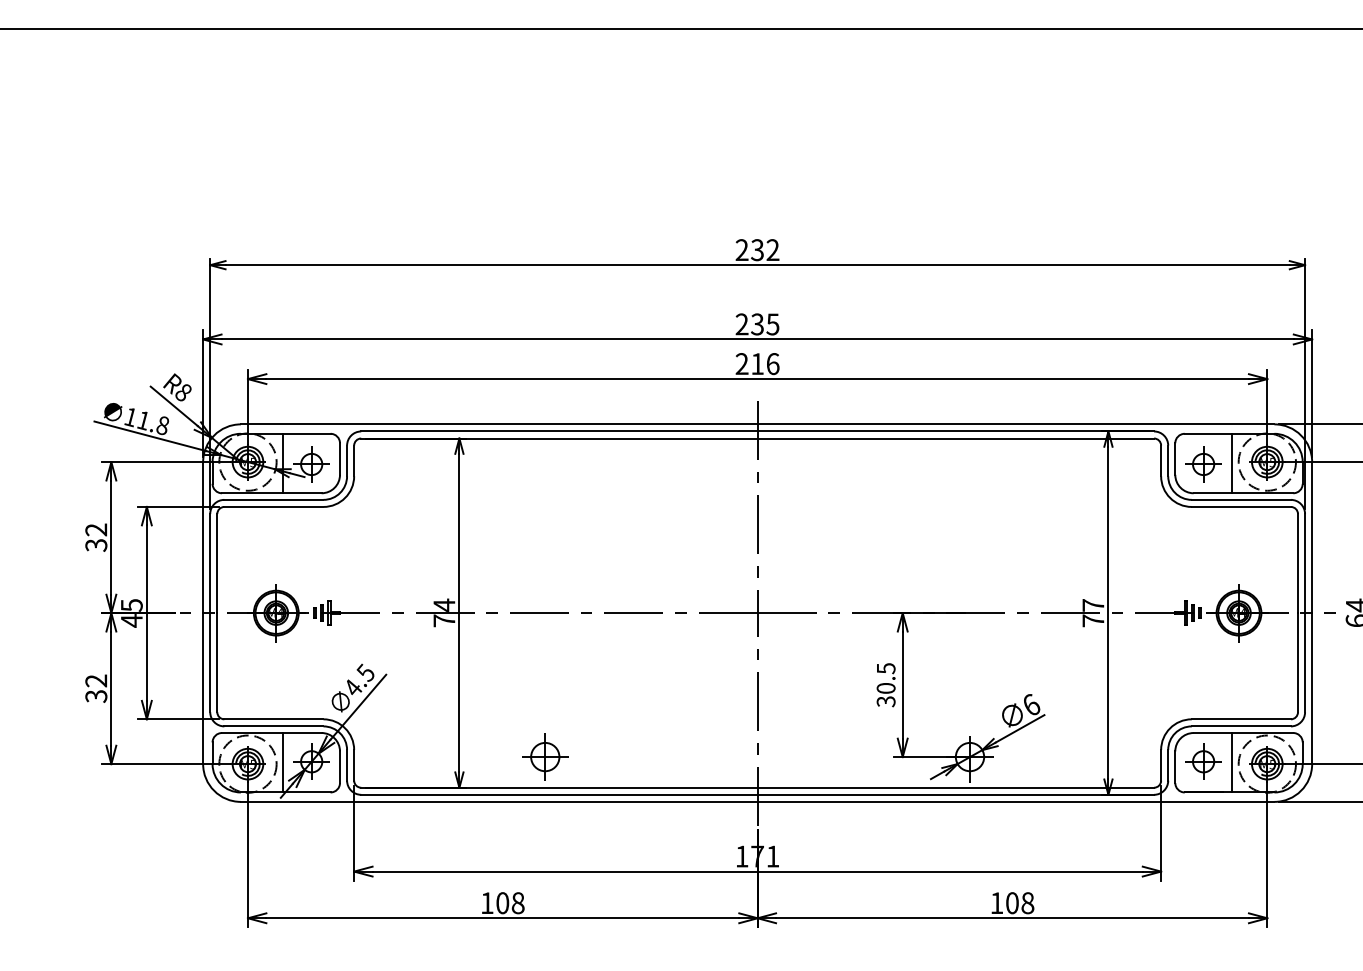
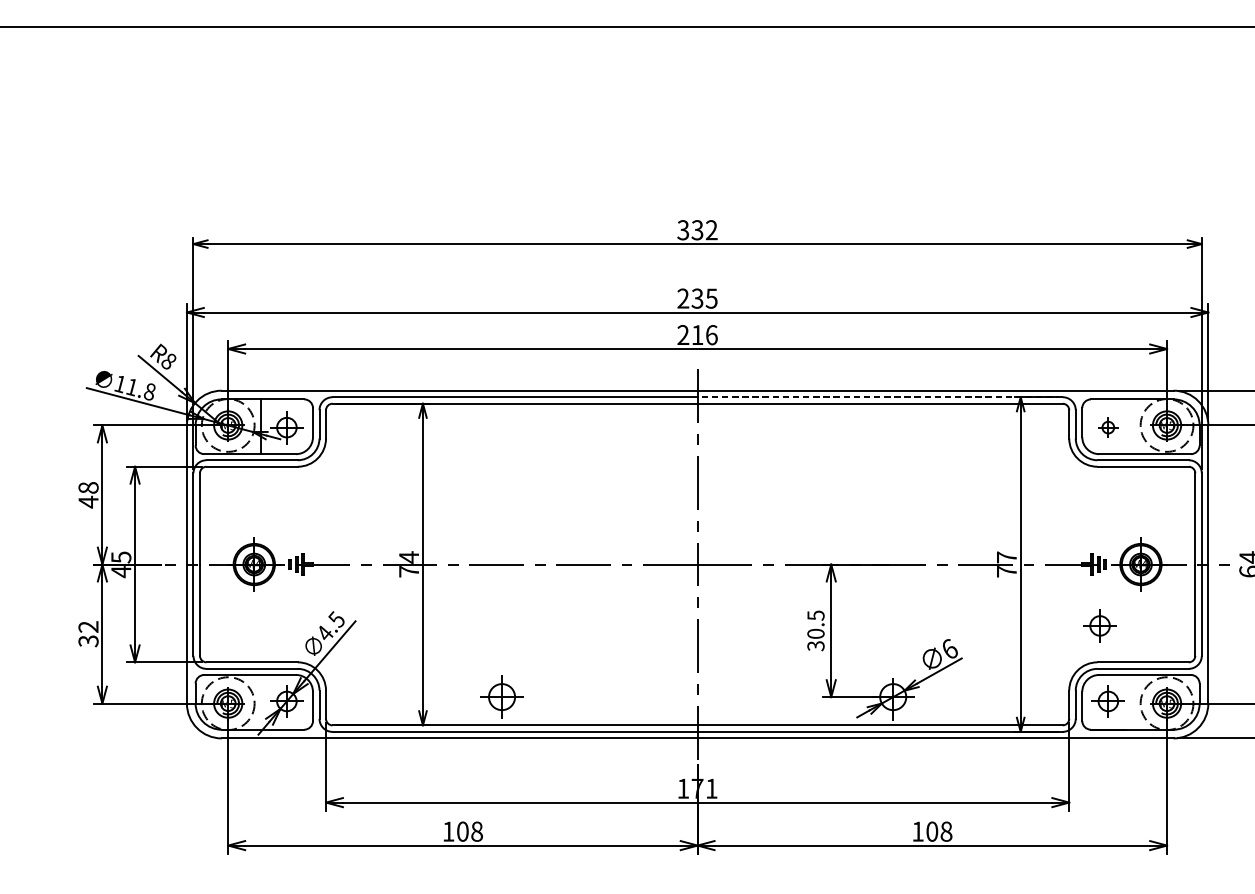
text: (741, 250) -> (682, 230), 232 -> 332
line: (955, 431) -> (879, 397), solid -> dashed
line: (1231, 463) -> (1134, 426), removed
part: (1203, 464) -> (1108, 427), size x0.6
text: (96, 537) -> (88, 494), 32 -> 48
part: (1194, 679) -> (1099, 625), added
line: (283, 762) -> (260, 702), removed
line: (1231, 762) -> (1134, 702), removed

